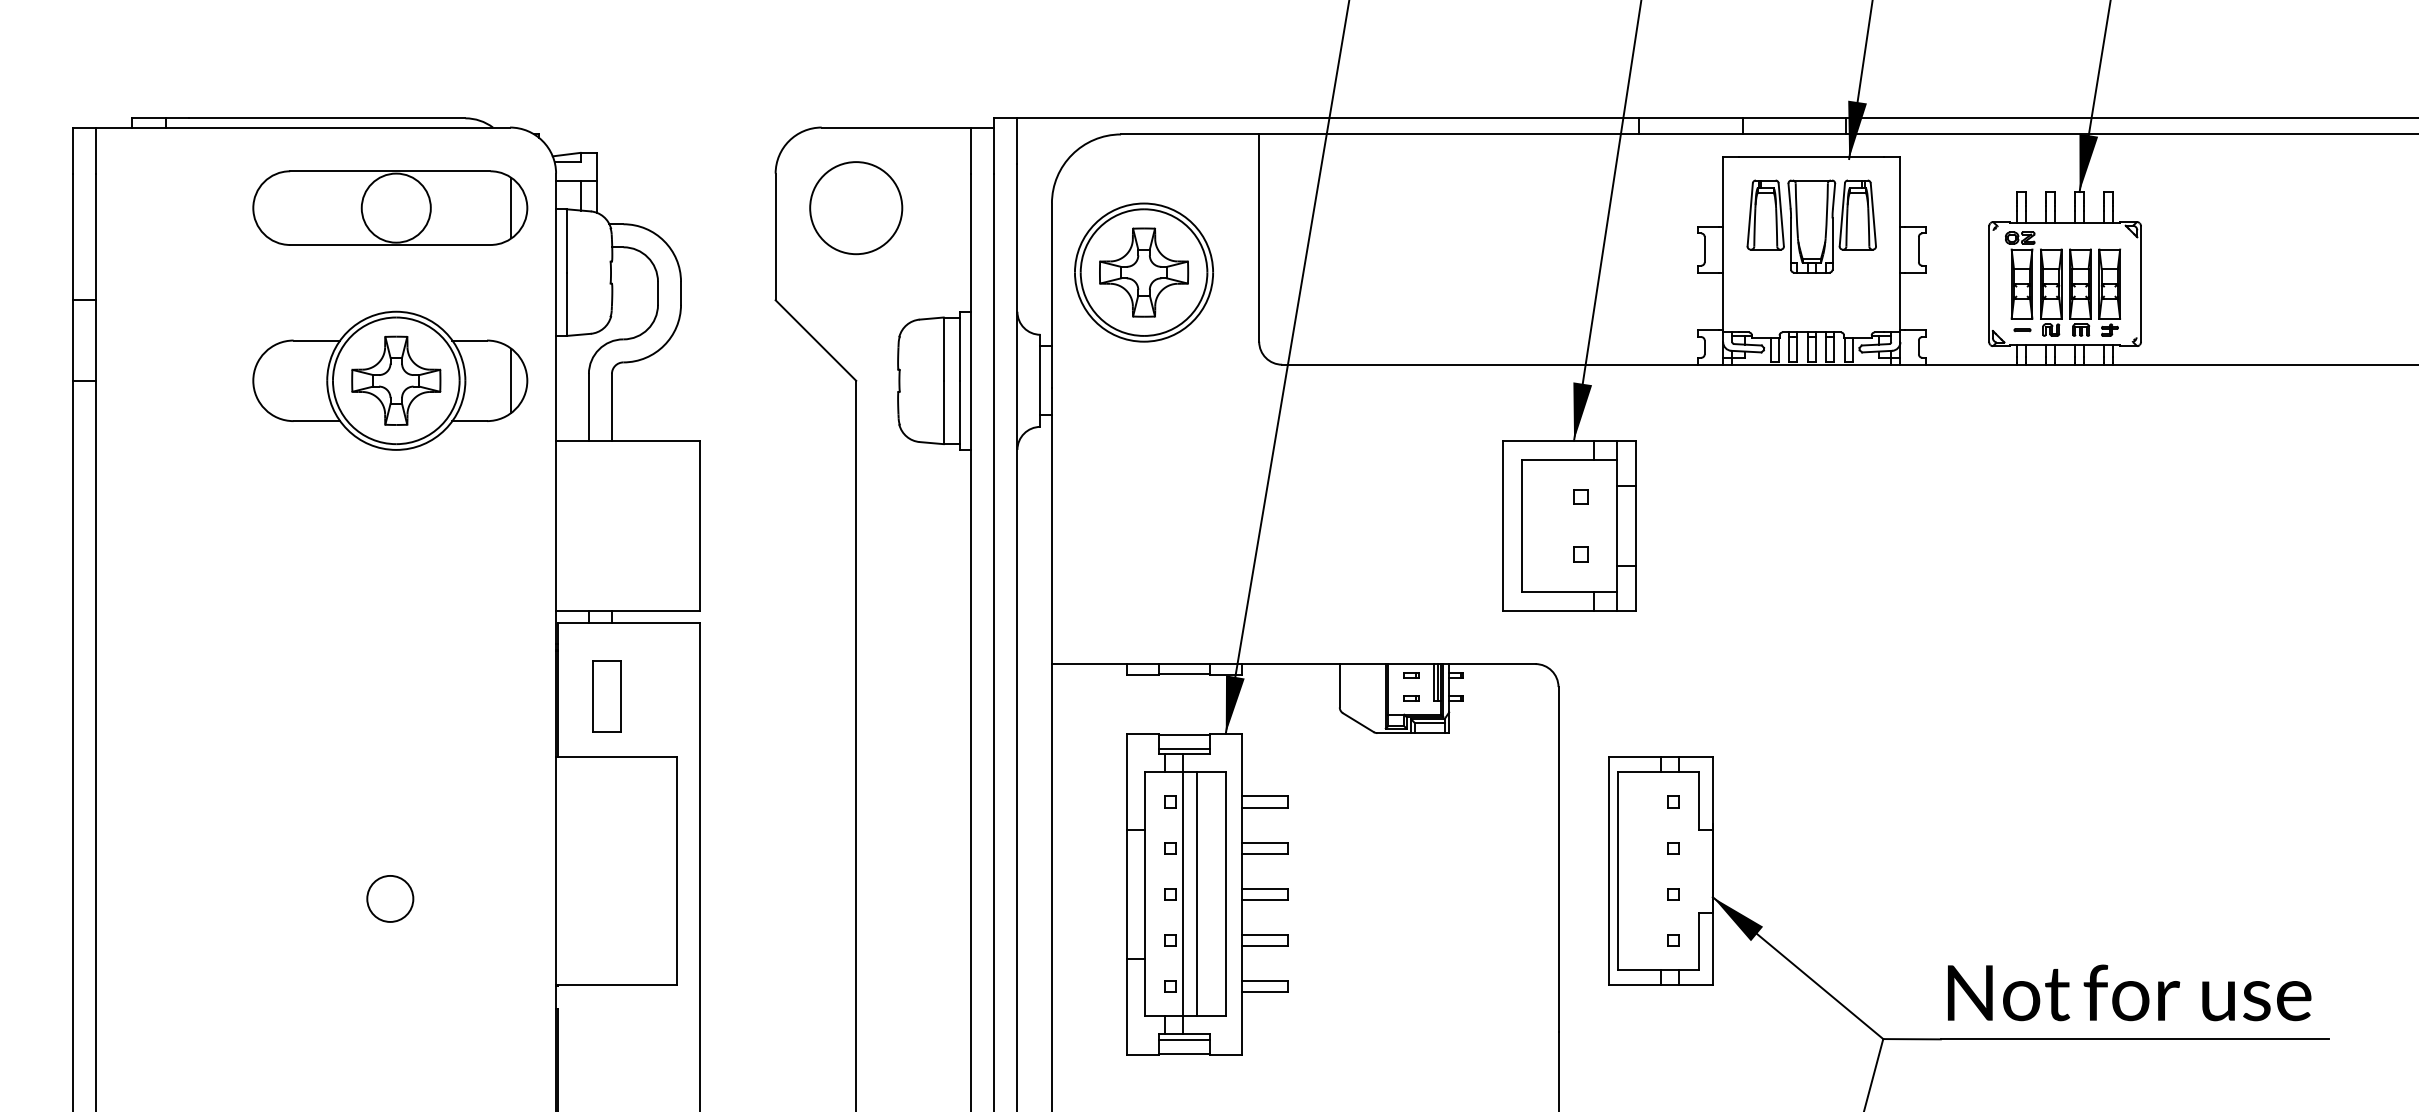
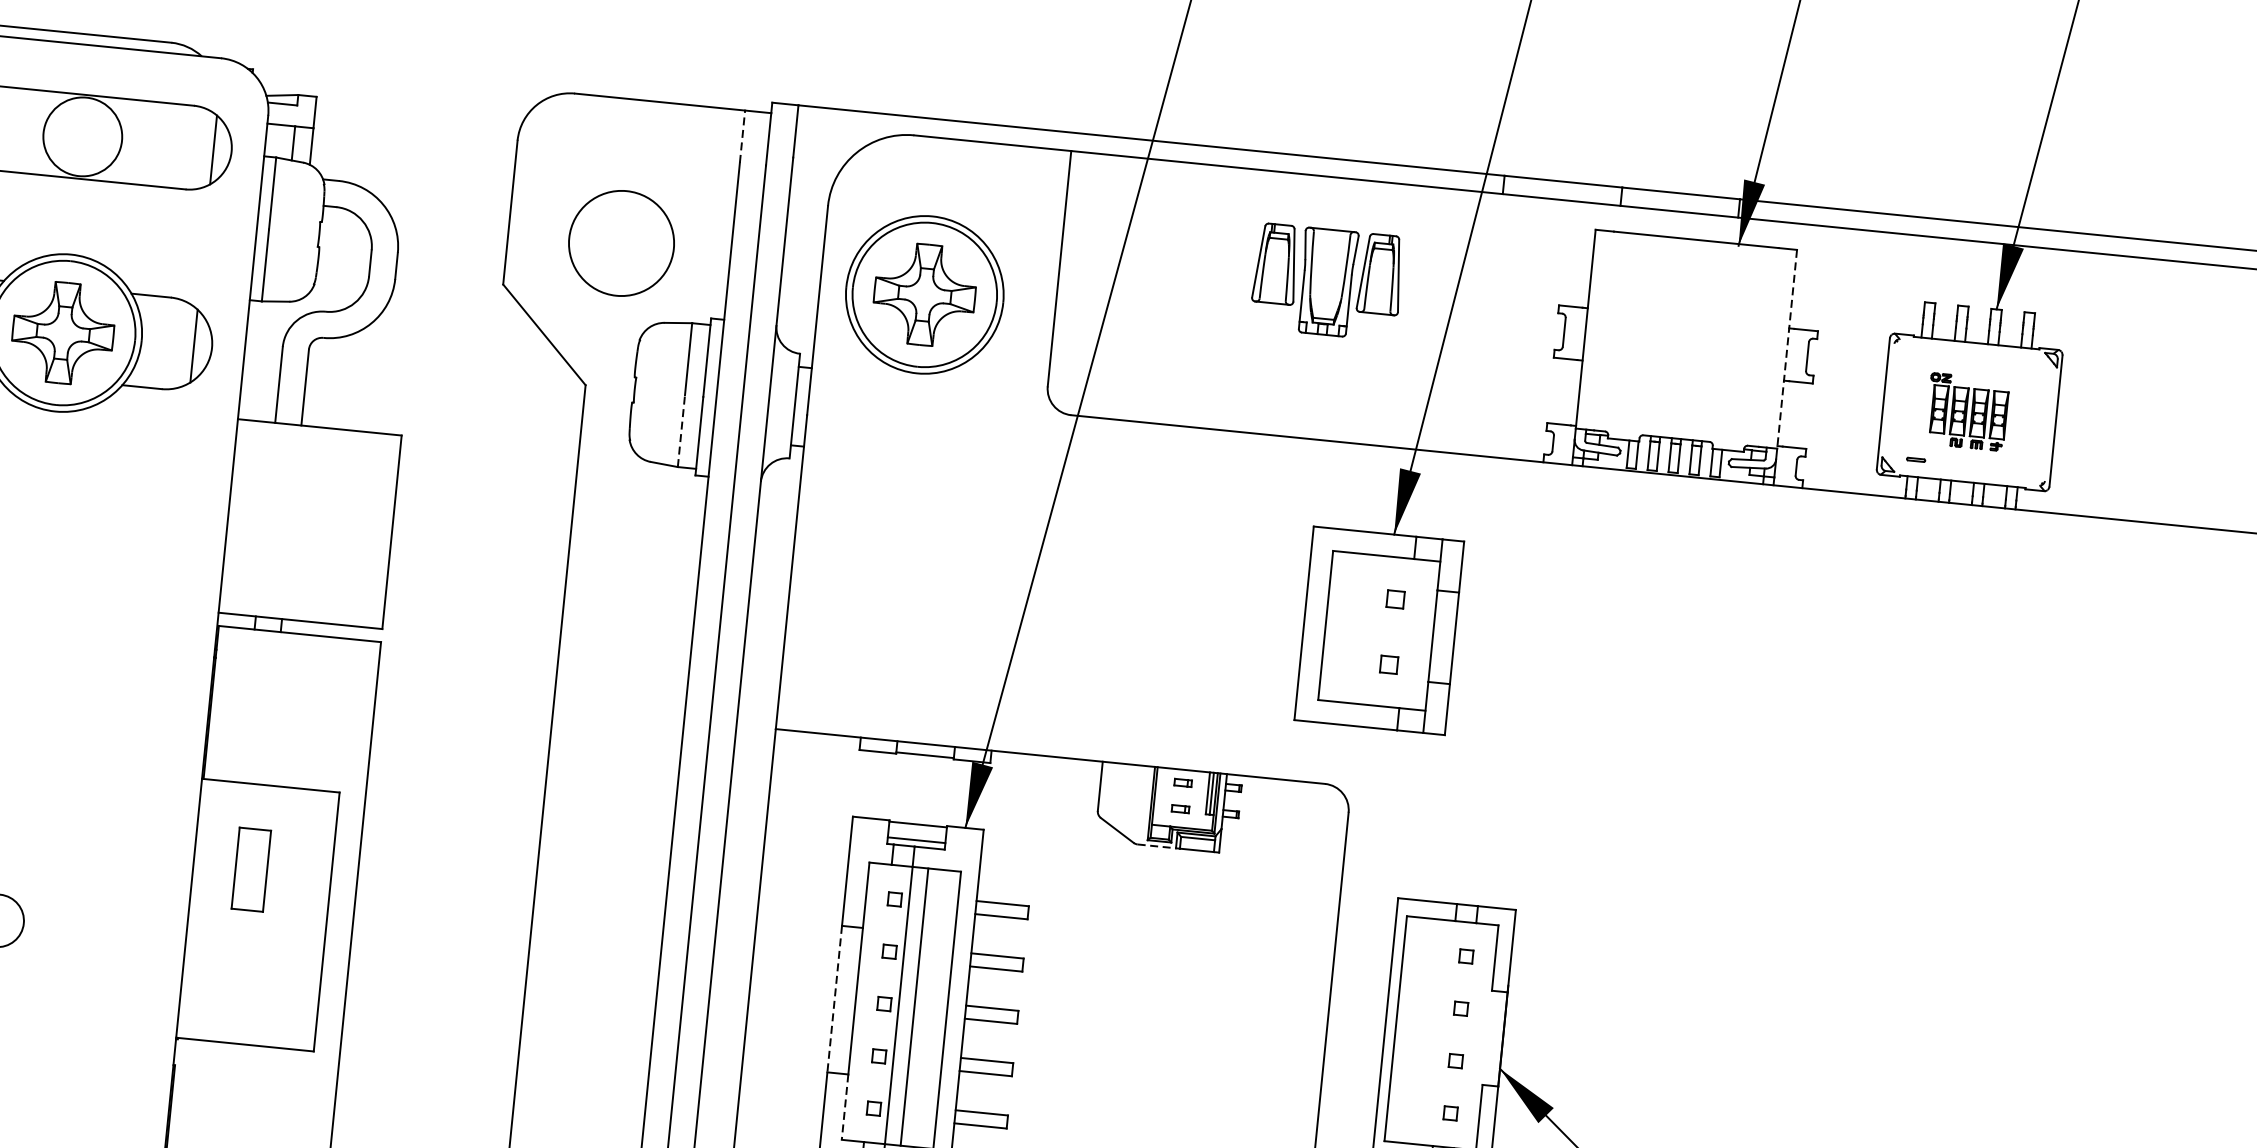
line: (971, 150) -> (742, 136), solid -> dashed
circle: (856, 208) -> (621, 243), moved
part: (1811, 226) -> (1326, 282), moved
line: (1900, 245) -> (1787, 349), solid -> dashed
part: (2062, 283) -> (1966, 411), size x0.6
line: (943, 412) -> (681, 431), solid -> dashed
part: (606, 696) -> (250, 869), moved
line: (1394, 733) -> (1157, 846), solid -> dashed
line: (1126, 894) -> (834, 999), solid -> dashed
line: (1145, 987) -> (845, 1107), solid -> dashed

